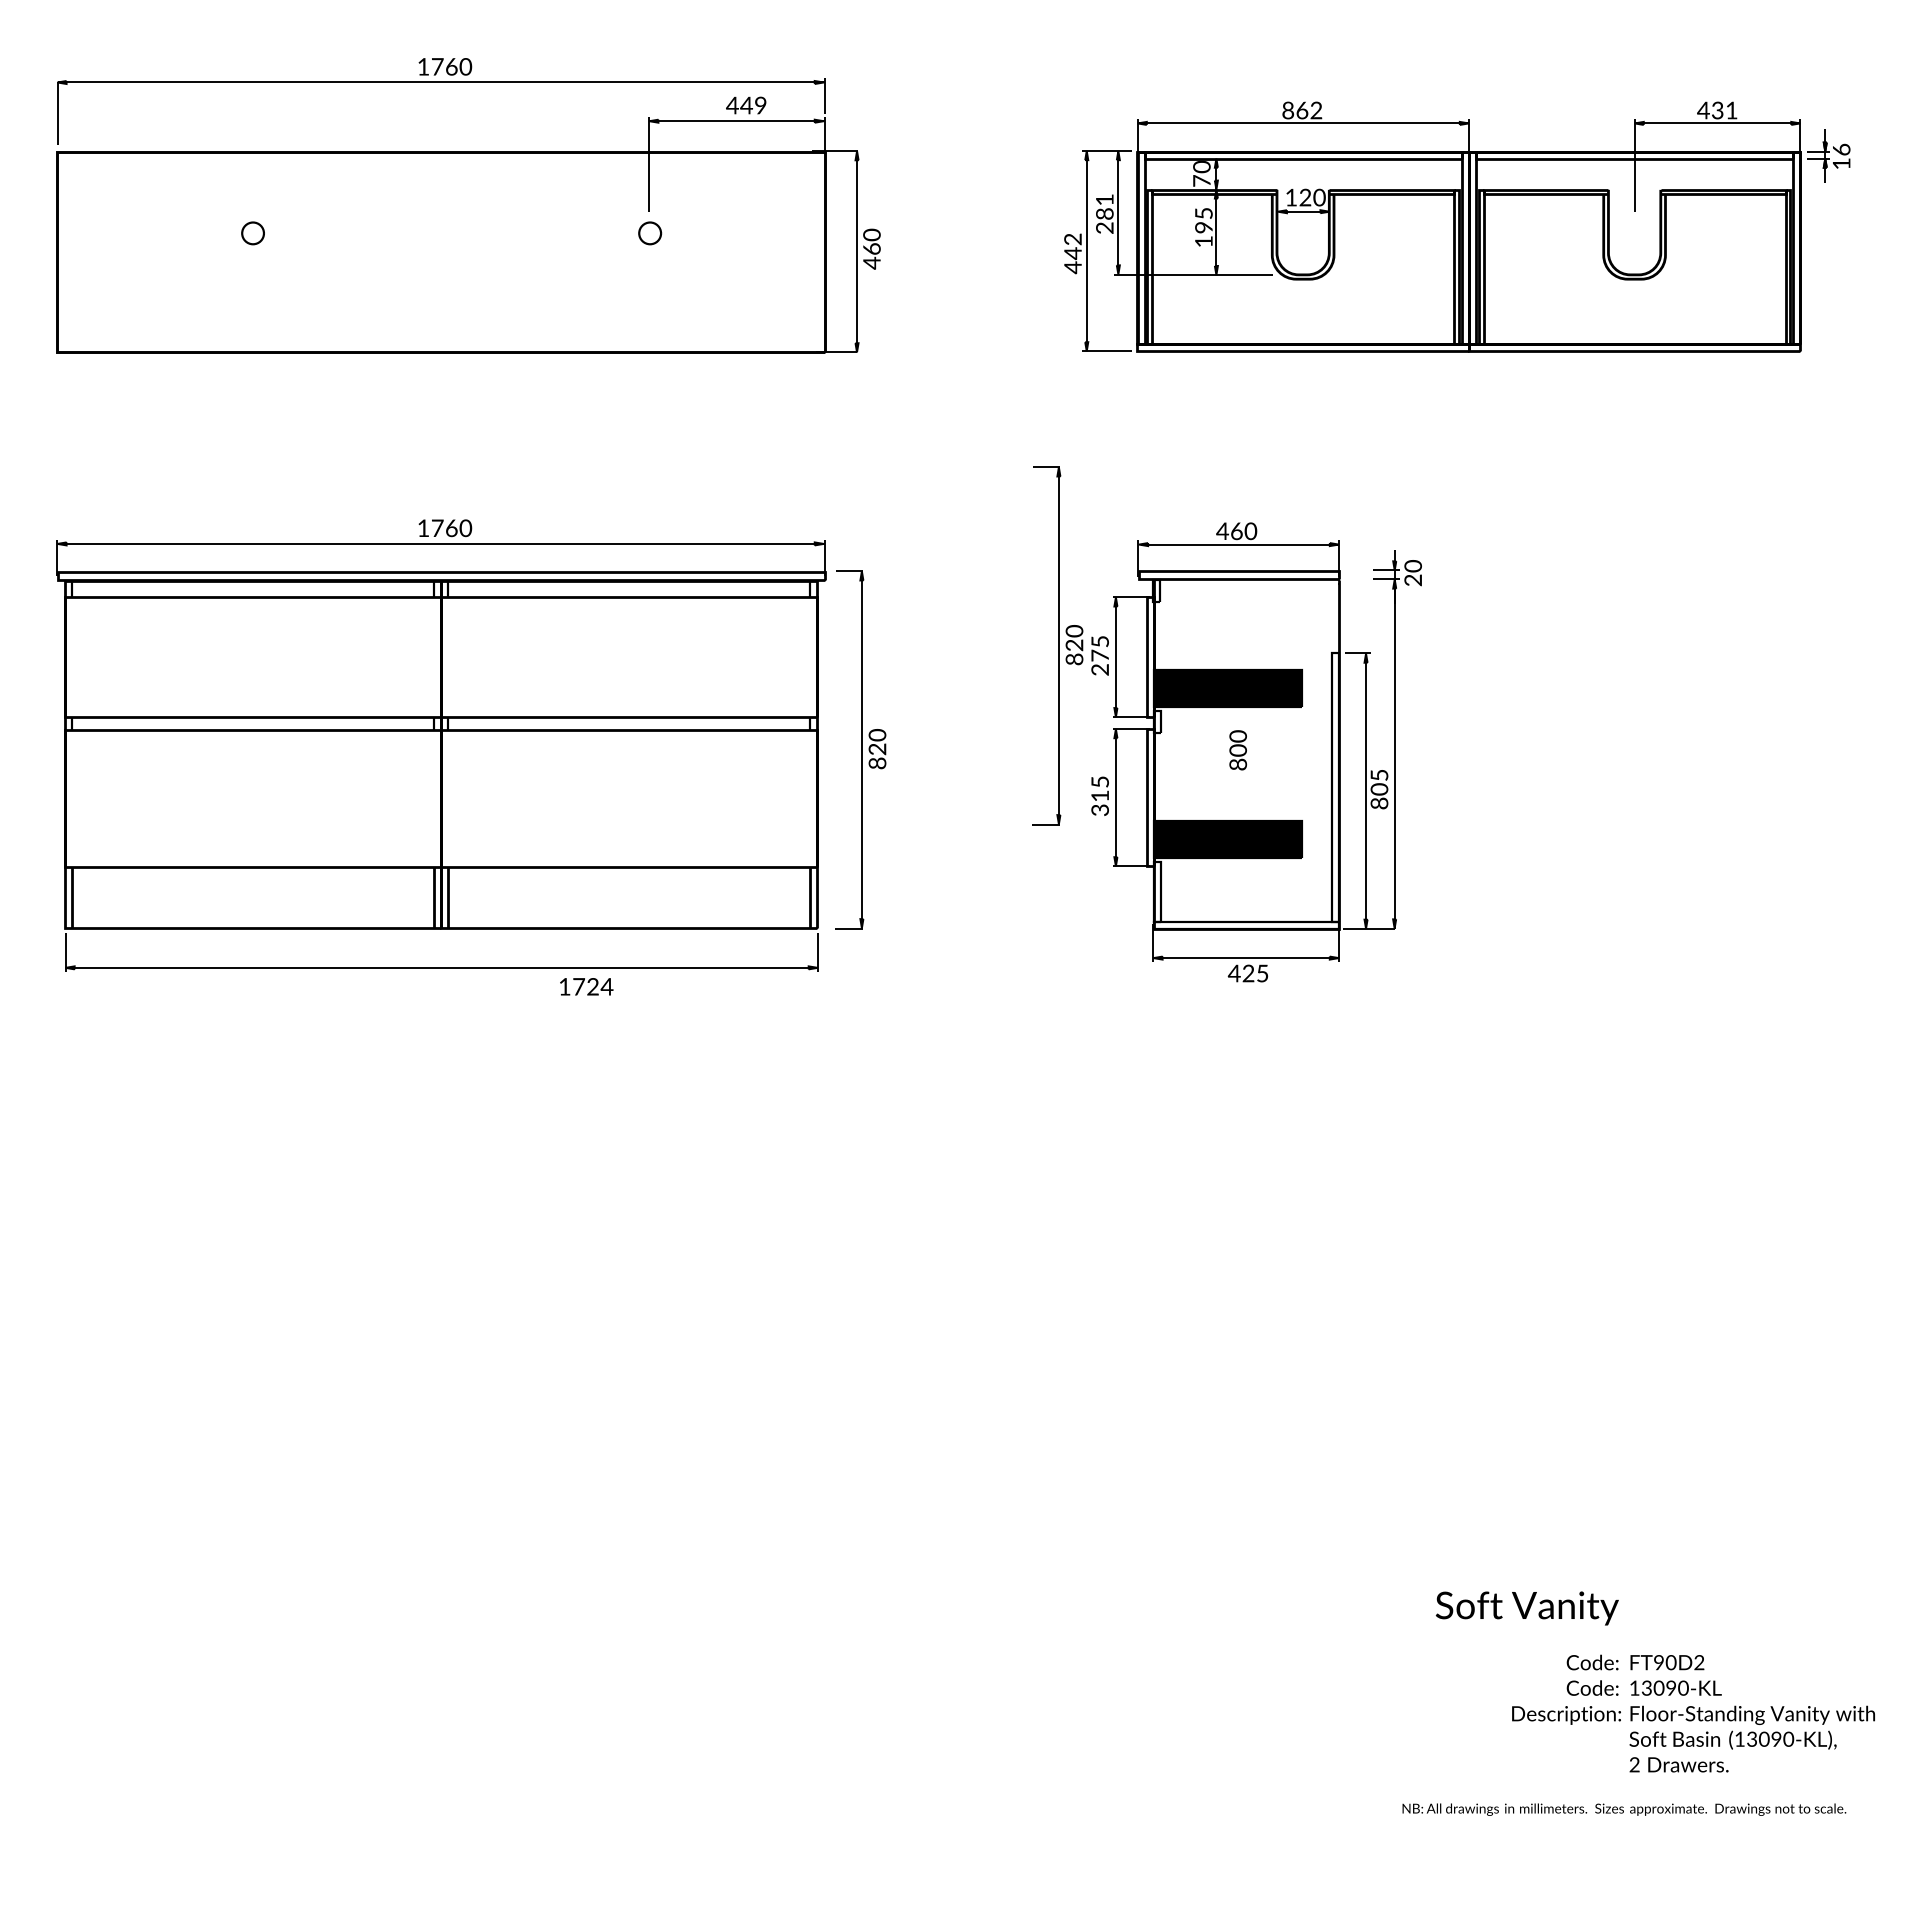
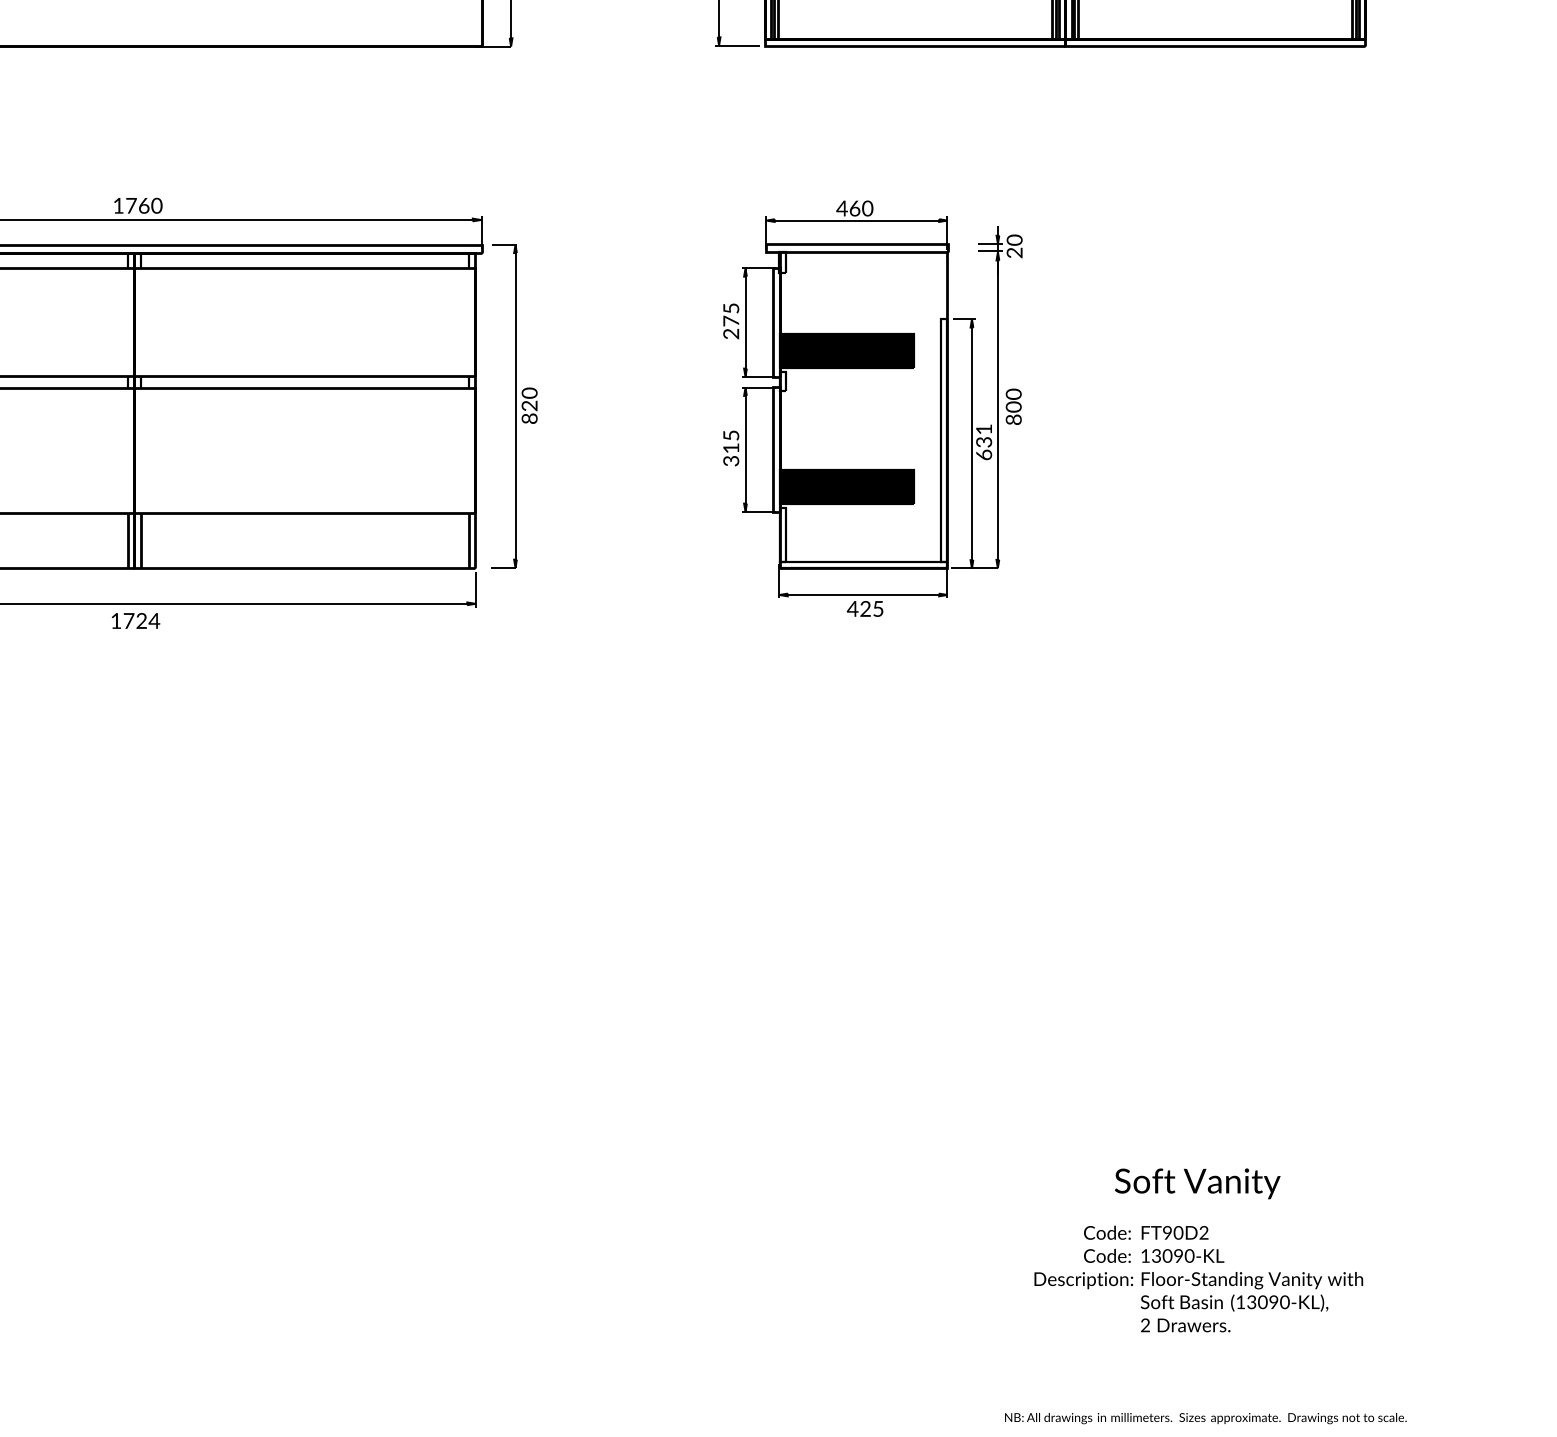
part: (1057, 645) -> (692, 311), removed
text: (1237, 750) -> (1013, 407), moved
text: (1379, 789) -> (984, 442), 805 -> 631
text: (586, 986) -> (135, 620), moved
text: (1526, 1608) -> (1196, 1183), moved
text: (1693, 1713) -> (1198, 1278), moved
text: (1624, 1809) -> (1205, 1418), moved

